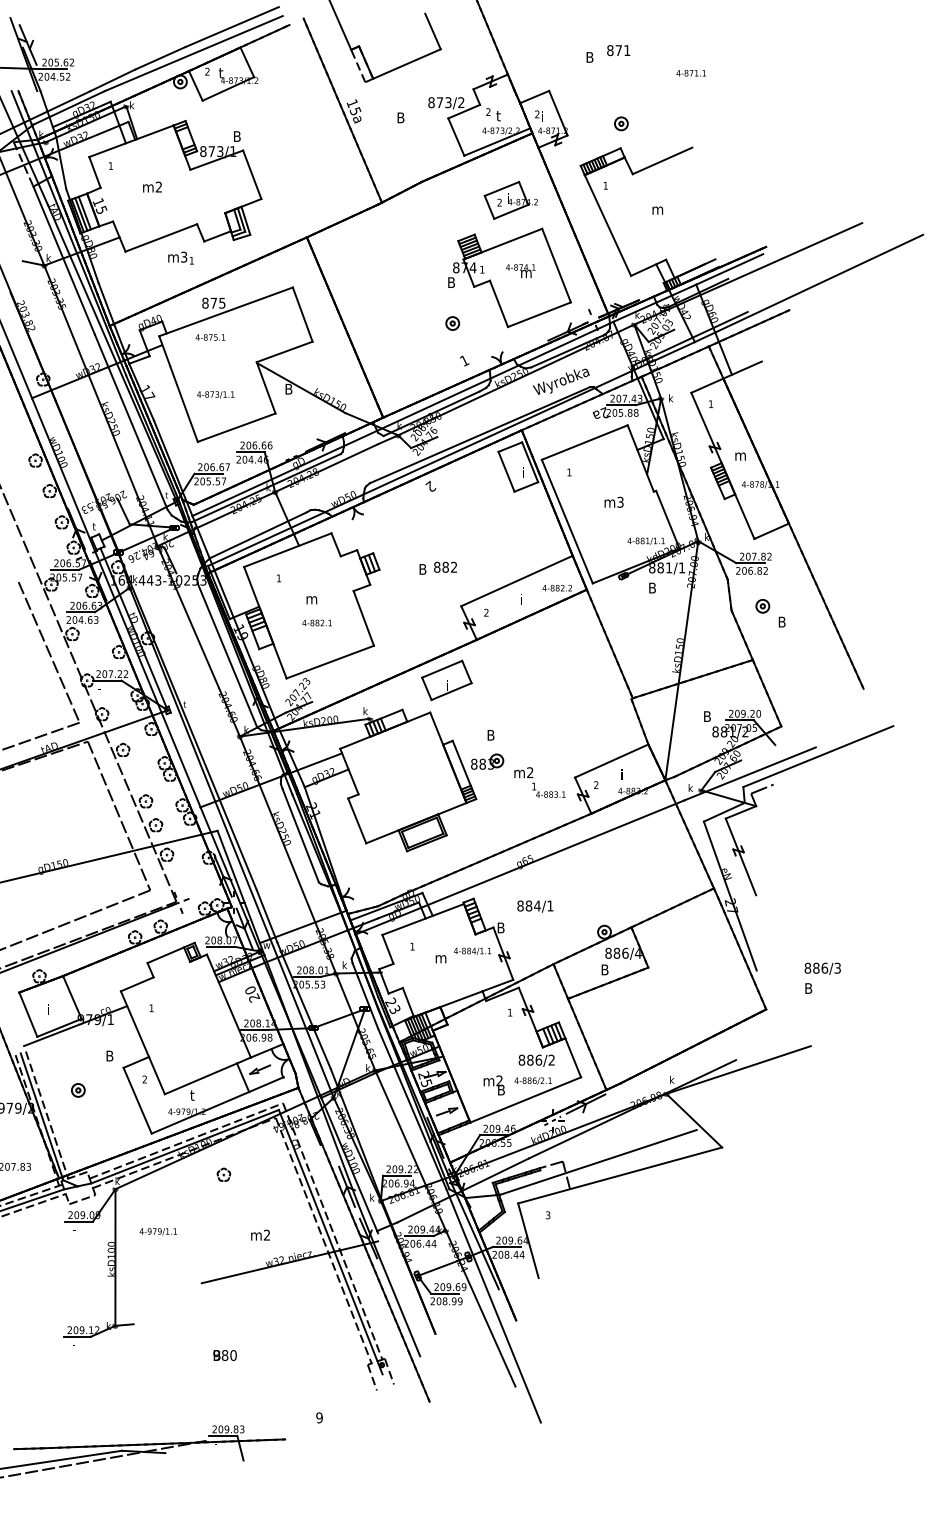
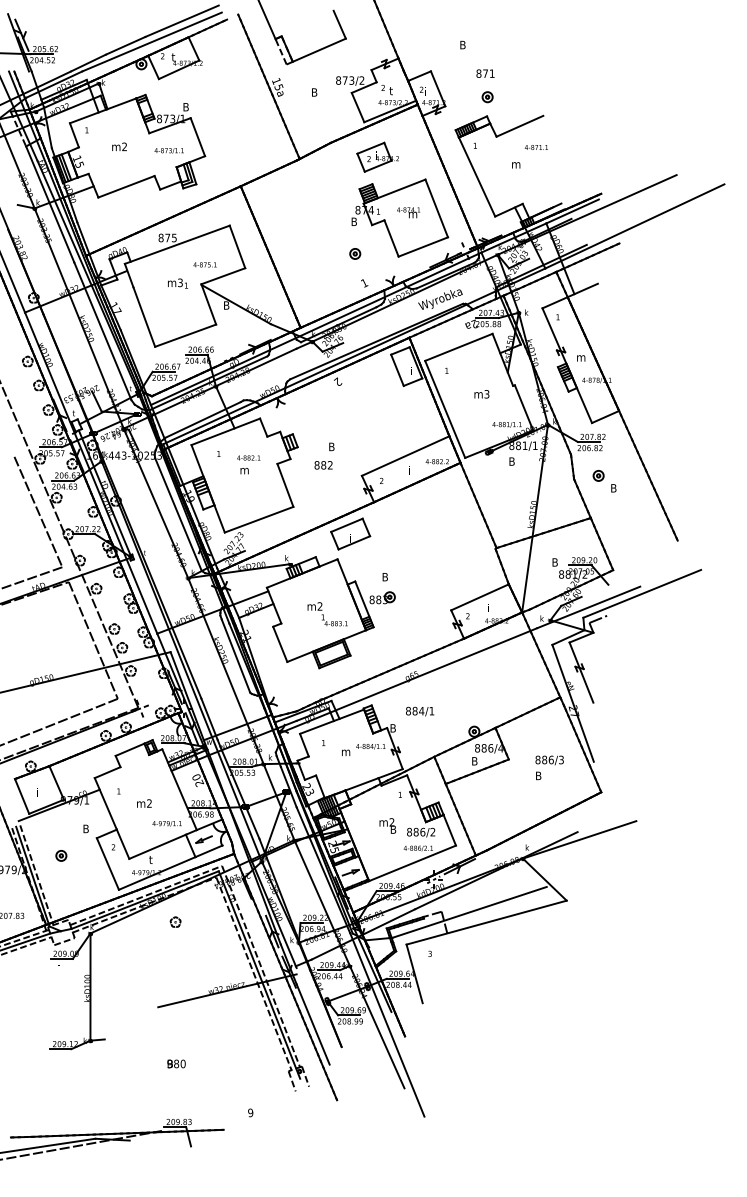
text: (618, 50) -> (485, 73), moved
text: (690, 73) -> (535, 147), moved
part: (510, 199) -> (377, 156), moved
text: (180, 257) -> (177, 283), moved
text: (209, 336) -> (204, 264), moved
text: (214, 394) -> (168, 150), moved
text: (445, 567) -> (323, 465), moved
text: (316, 622) -> (248, 457), moved
text: (539, 782) -> (327, 614), moved
text: (822, 977) -> (549, 767), moved
text: (493, 1084) -> (387, 825), moved
text: (157, 1231) -> (166, 823), moved
text: (260, 1235) -> (144, 803), moved

